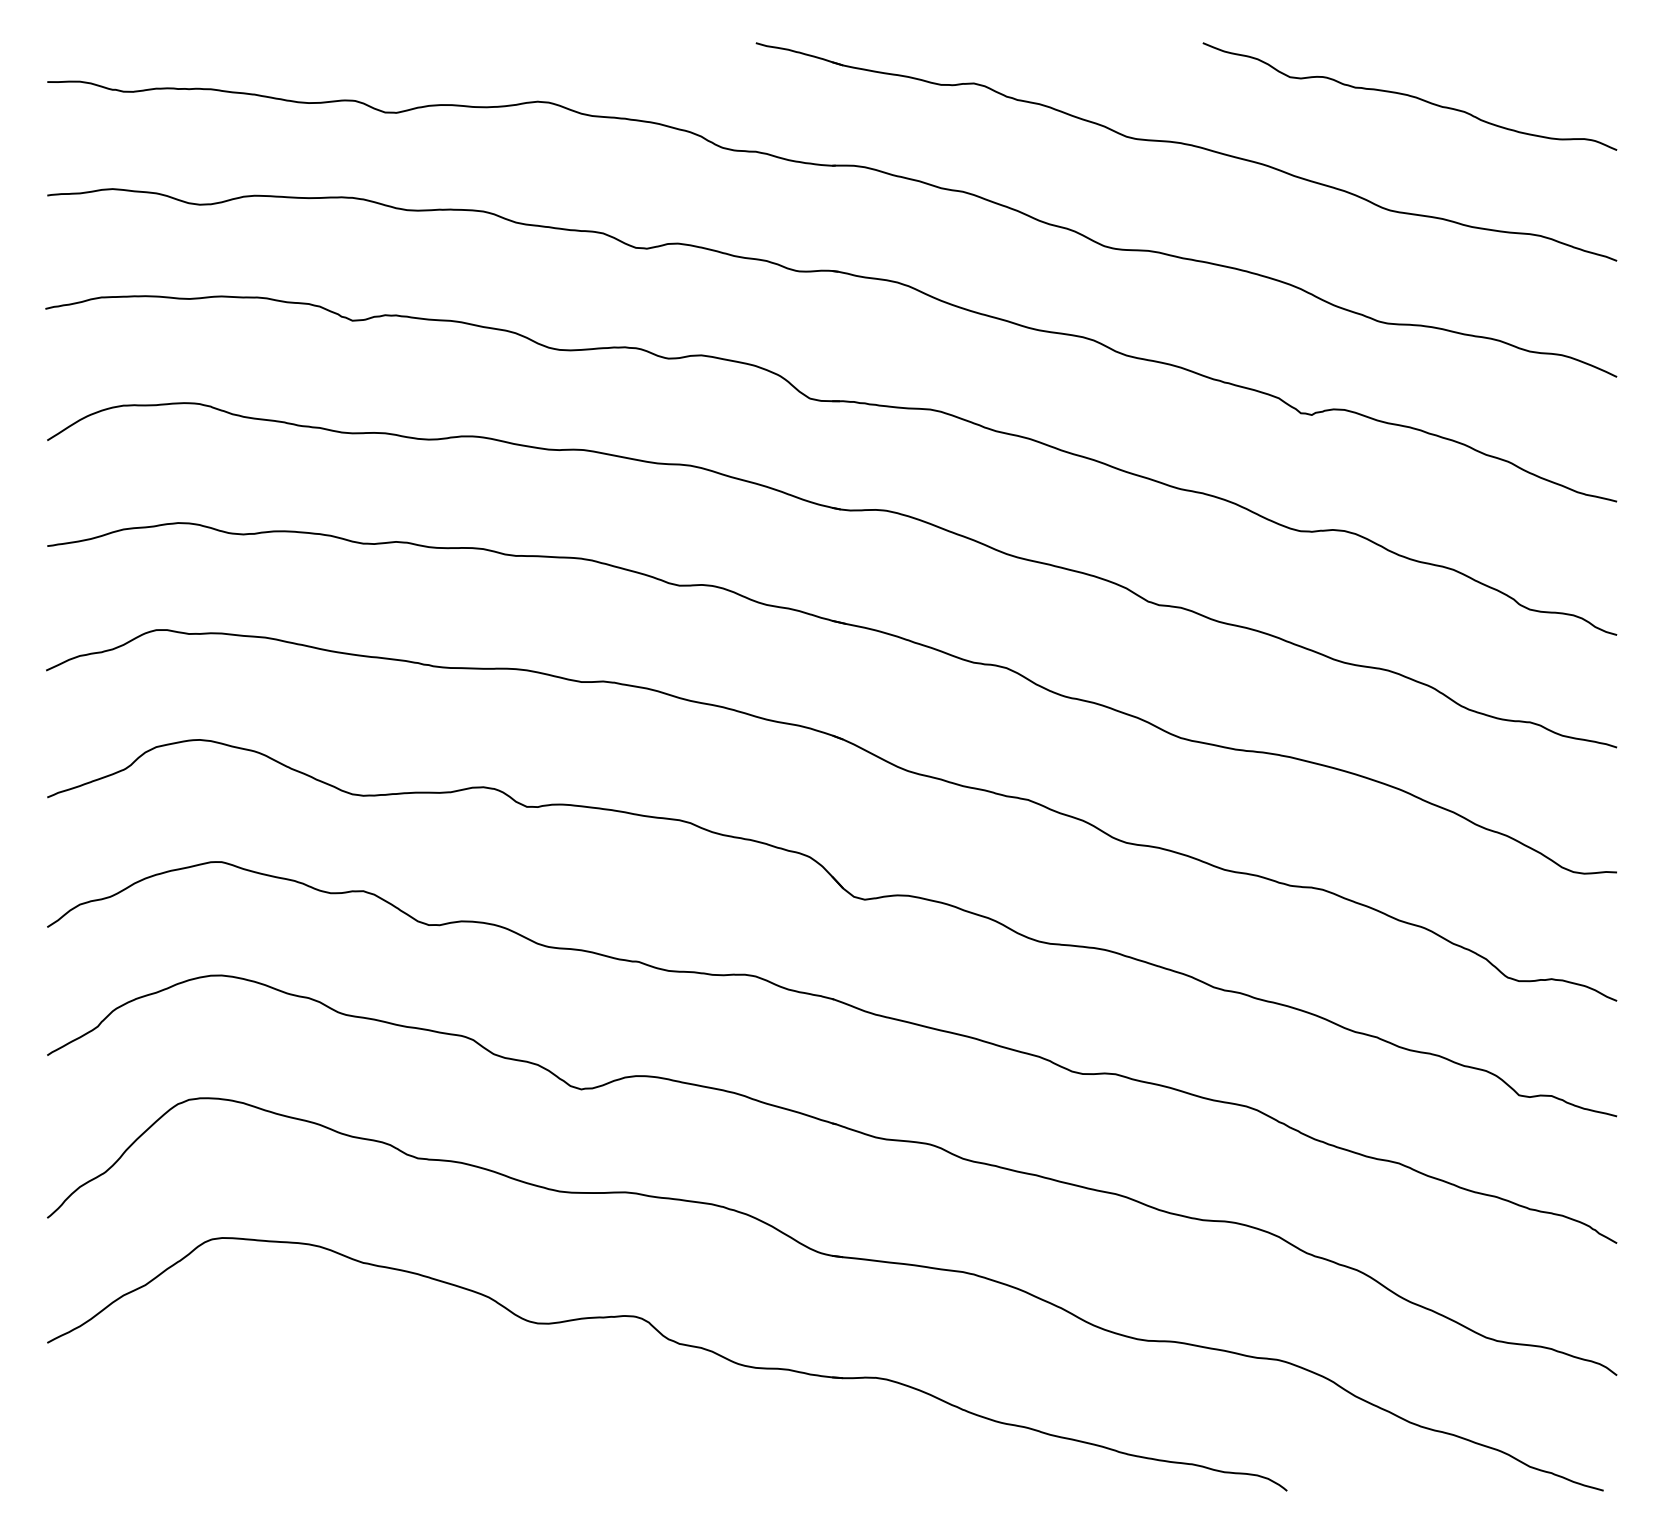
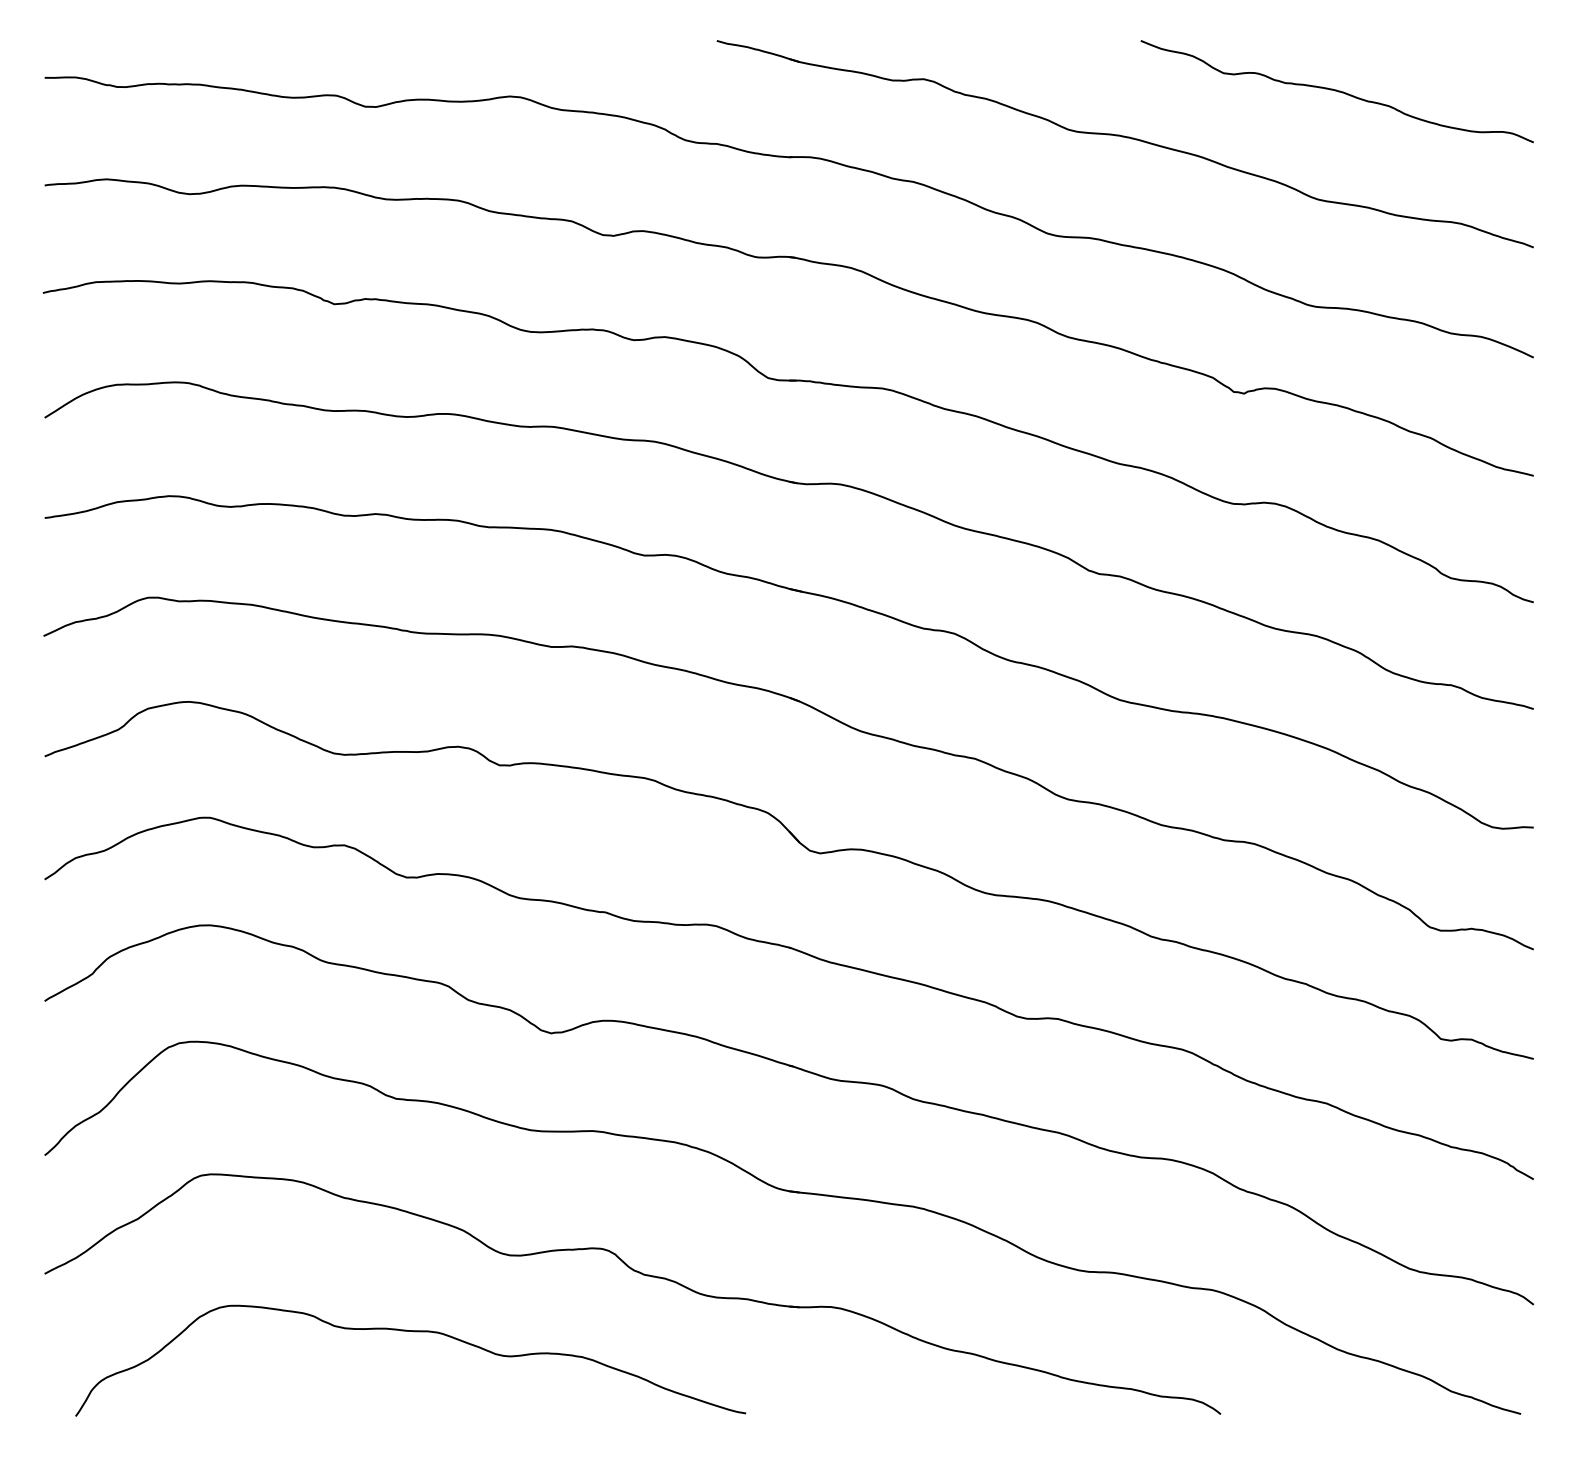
curve: (437, 1404) -> (414, 1332), added

